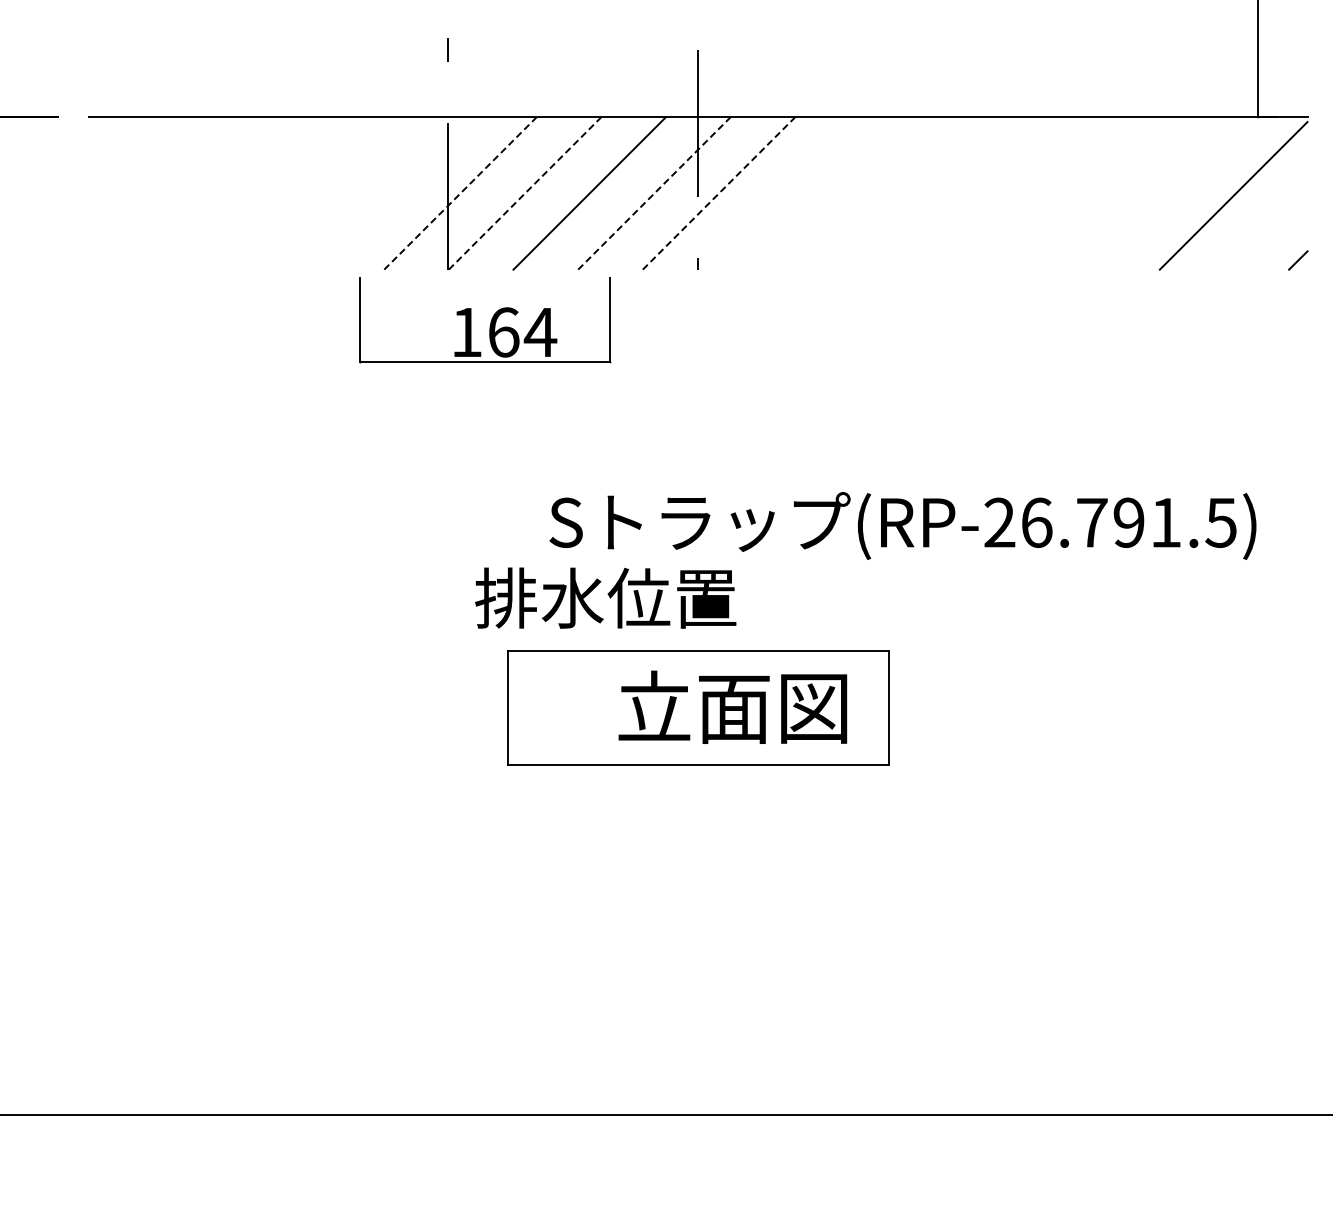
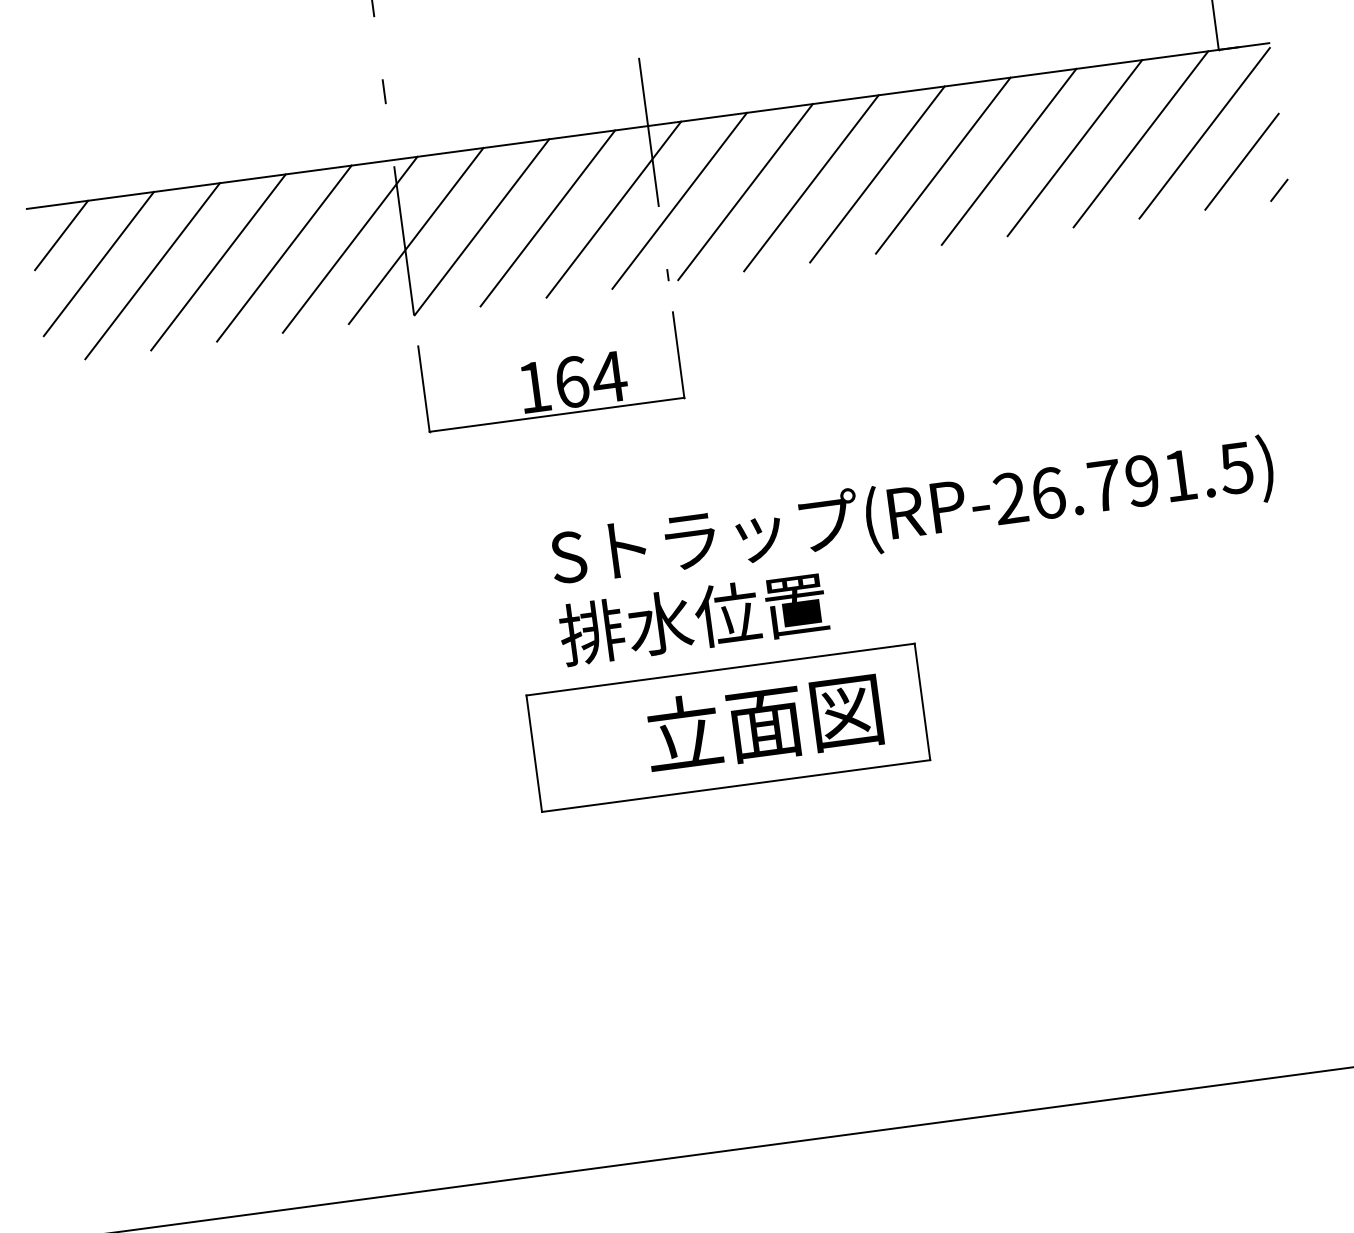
line: (118, 147) -> (61, 235), added
line: (150, 179) -> (98, 263), added
line: (201, 193) -> (152, 271), added
line: (266, 193) -> (218, 262), added
line: (330, 193) -> (283, 253), added
line: (395, 193) -> (349, 244), added
line: (460, 193) -> (416, 236), dashed -> solid
line: (525, 193) -> (482, 227), dashed -> solid
line: (654, 193) -> (613, 209), dashed -> solid
line: (719, 193) -> (680, 200), dashed -> solid
line: (783, 193) -> (745, 192), added
line: (848, 193) -> (811, 183), added
line: (912, 193) -> (876, 174), added
line: (977, 193) -> (943, 165), added
line: (1041, 193) -> (1008, 157), added
line: (1106, 193) -> (1074, 148), added
line: (1171, 193) -> (1140, 139), added
line: (1265, 227) -> (1241, 161), added
part: (485, 320) -> (551, 372), moved
text: (605, 597) -> (693, 618), moved

